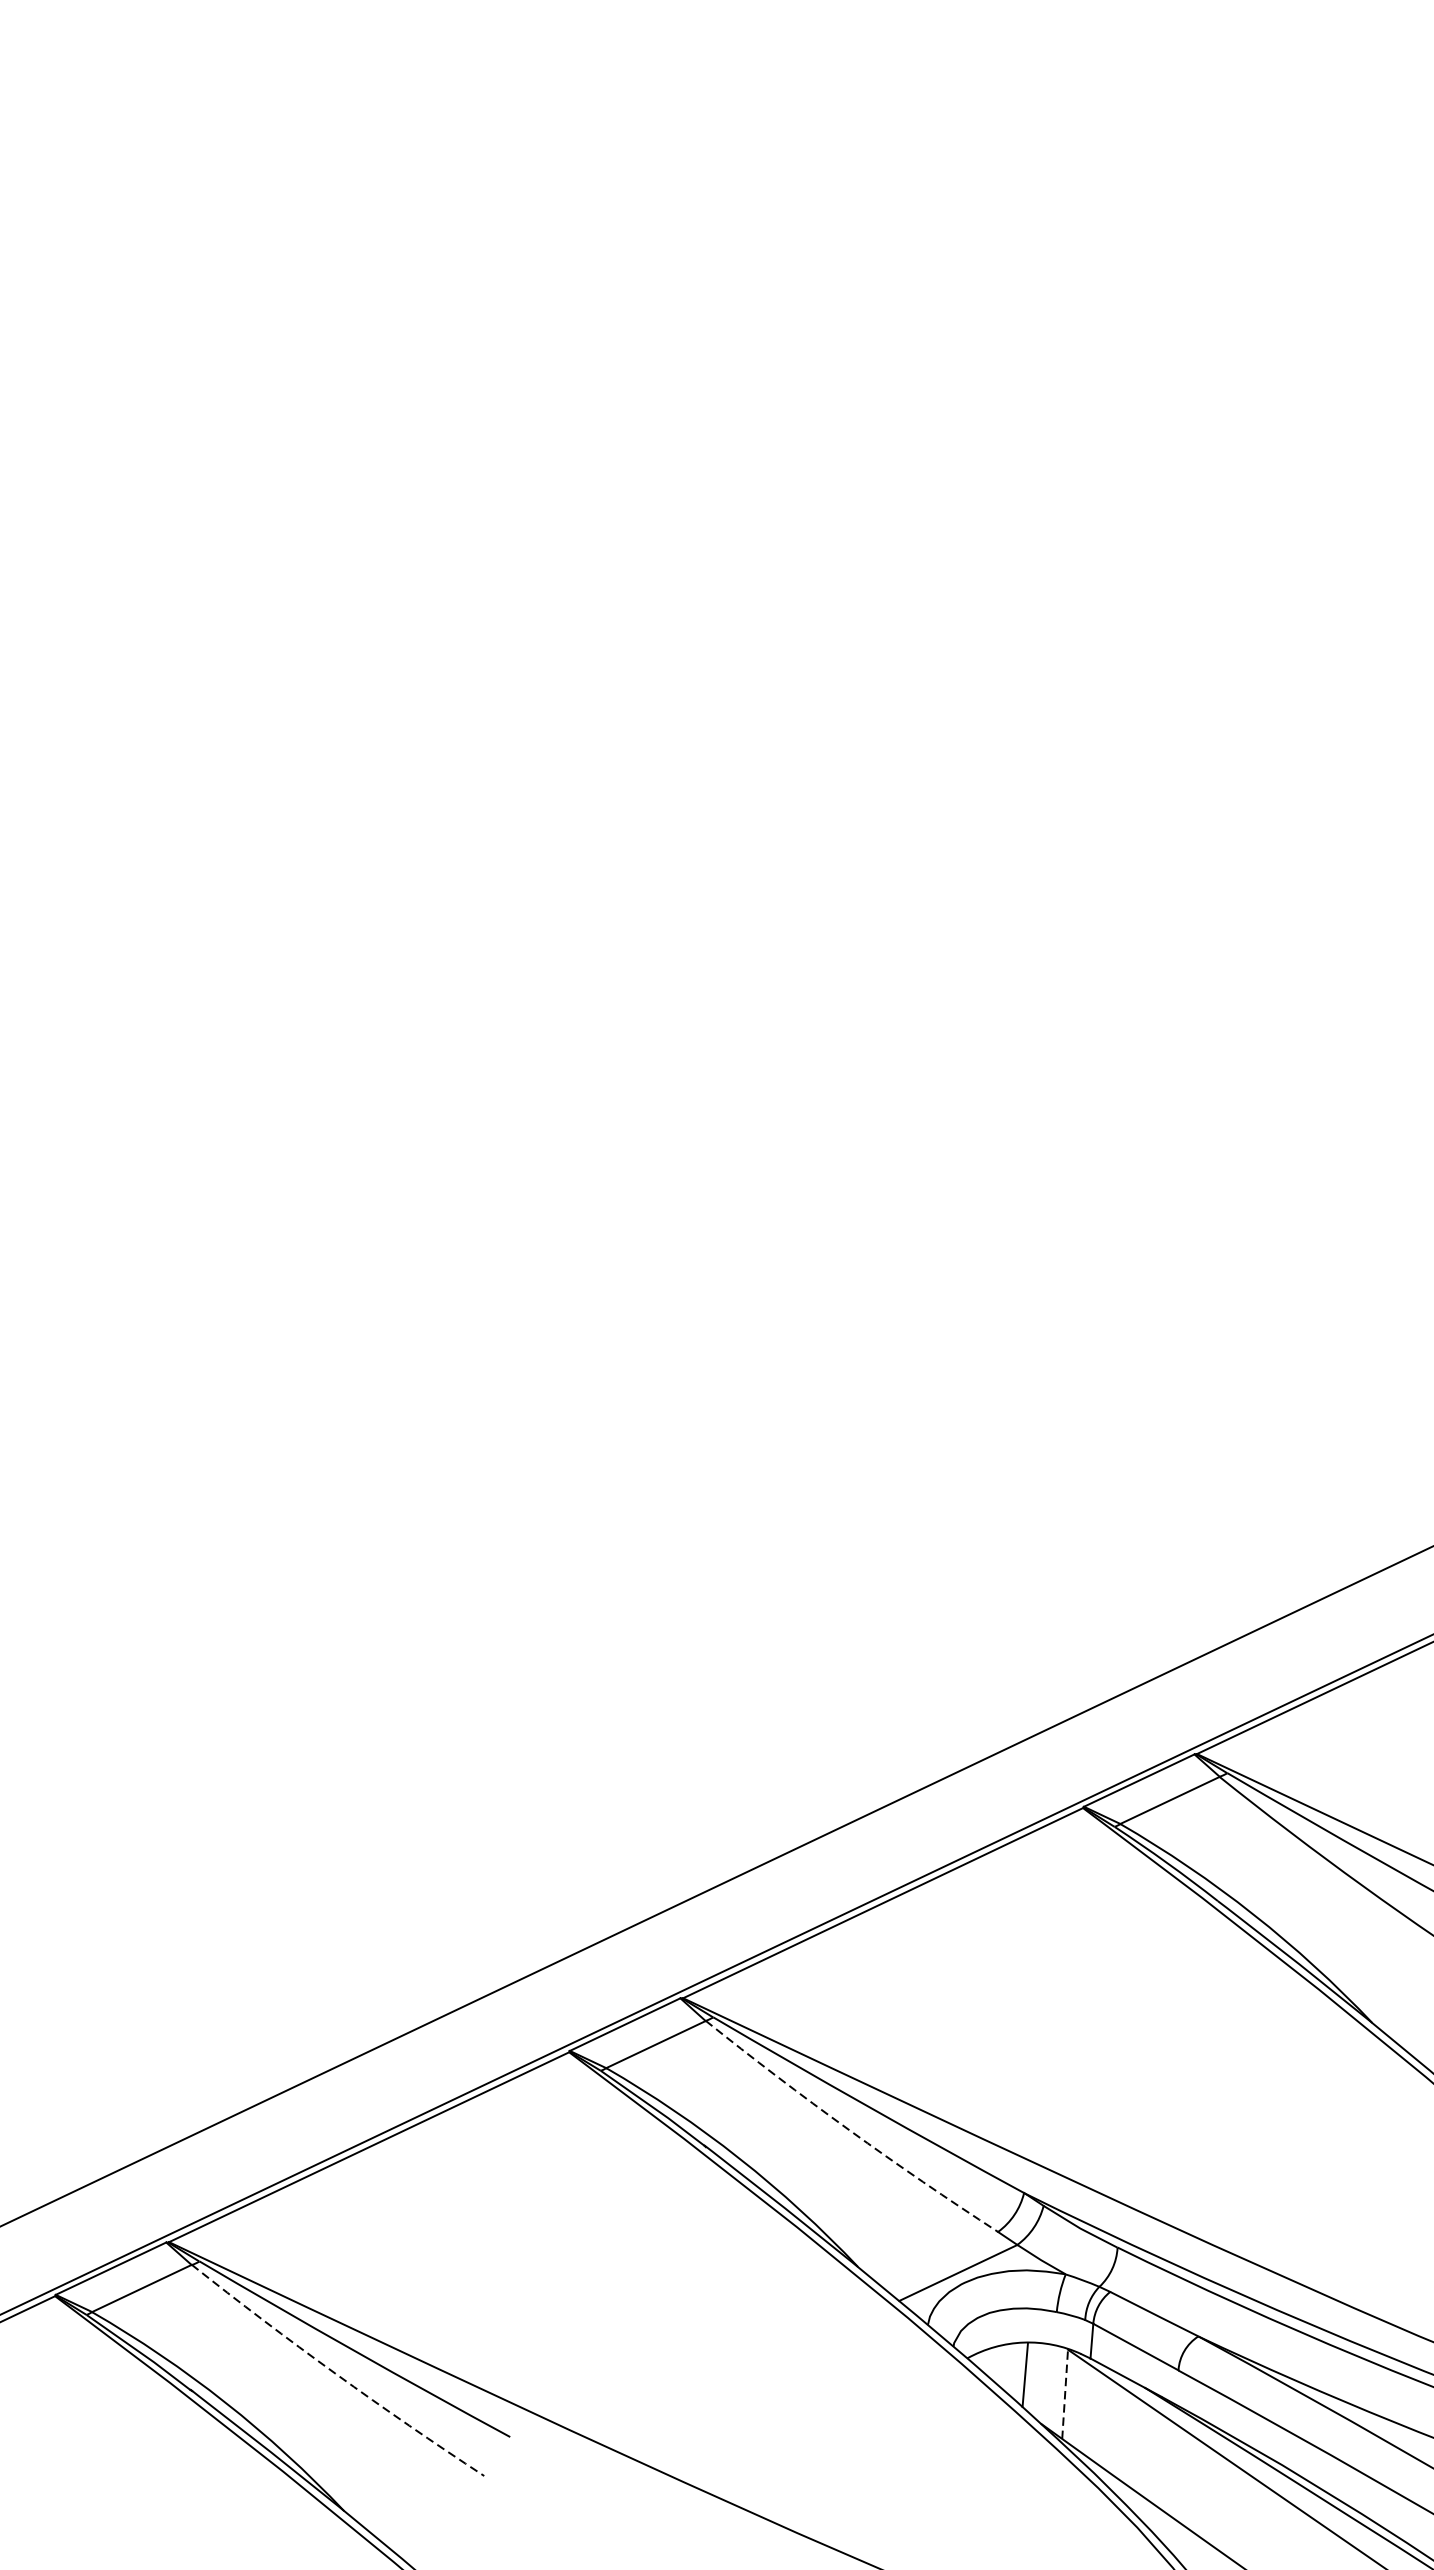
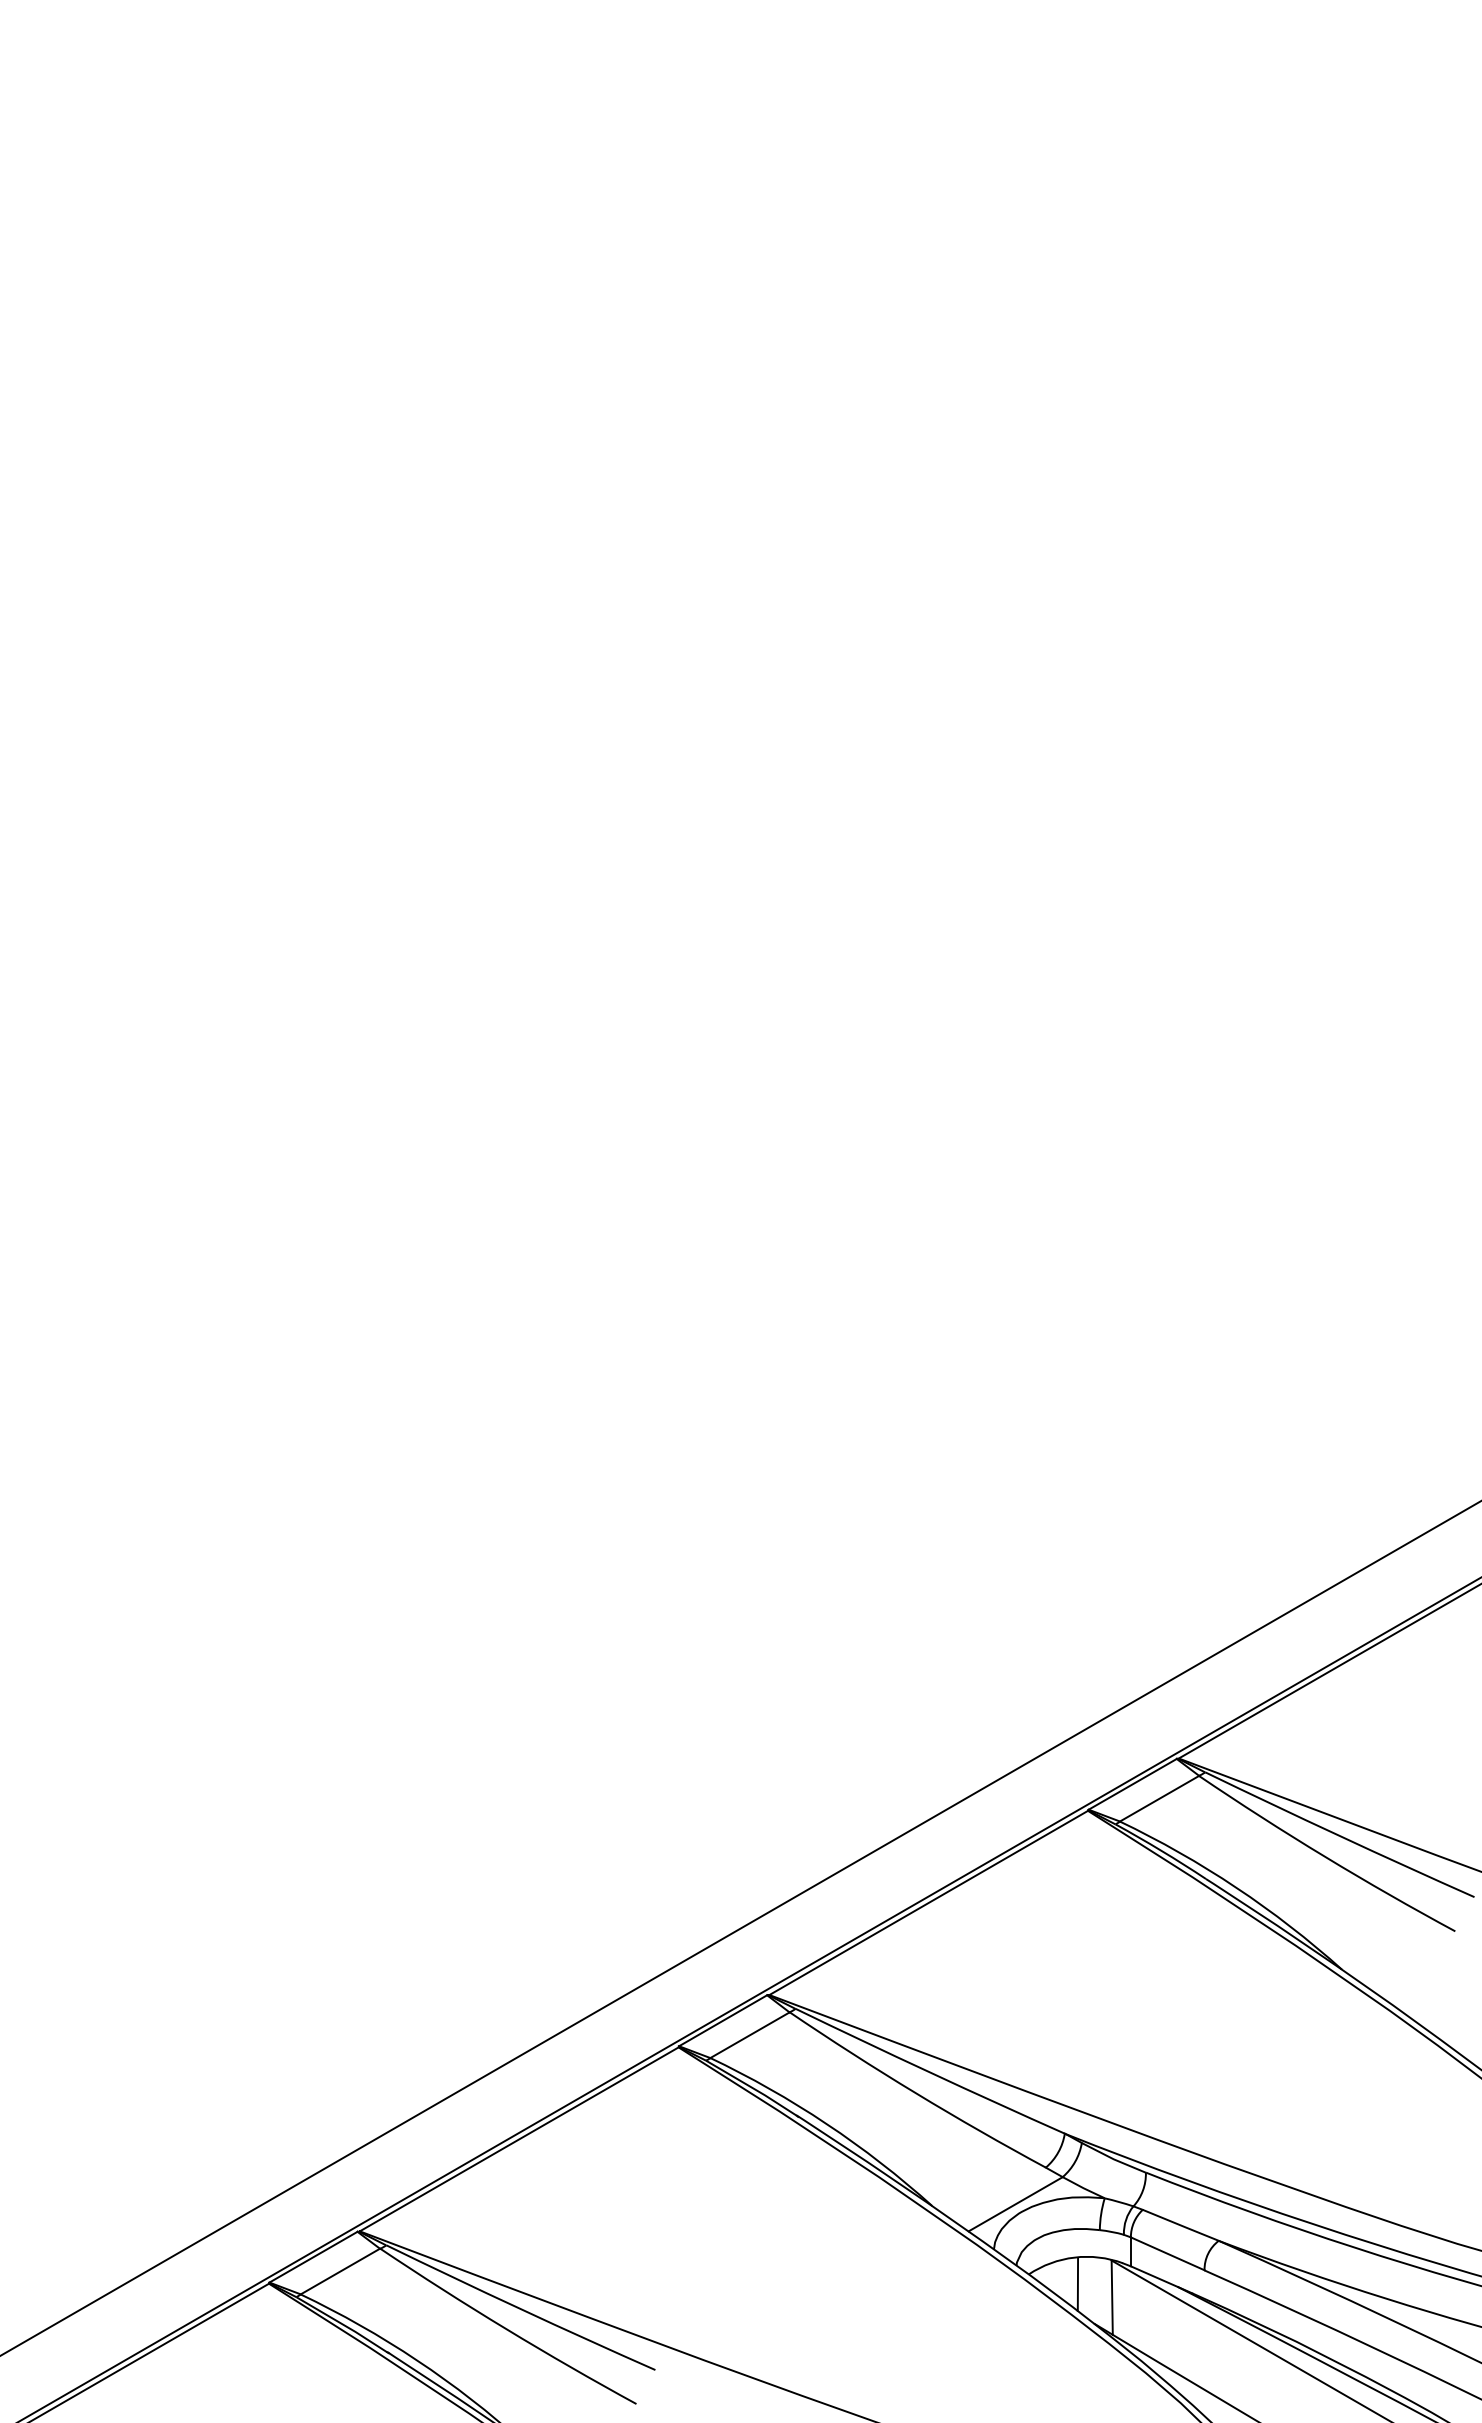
arc: (848, 2130) -> (915, 2093), dashed -> solid
arc: (335, 2374) -> (506, 2329), dashed -> solid
line: (1065, 2394) -> (1112, 2297), dashed -> solid

